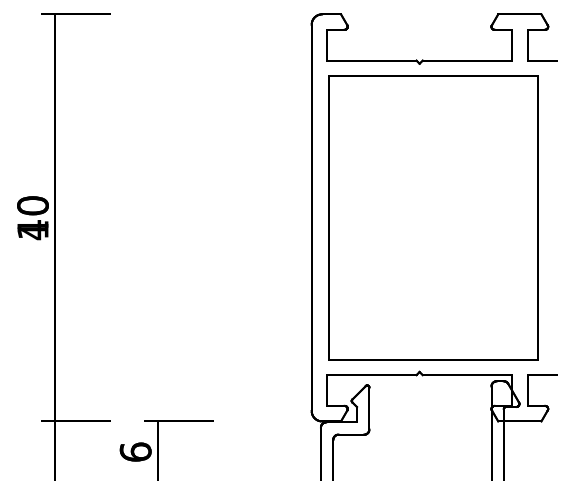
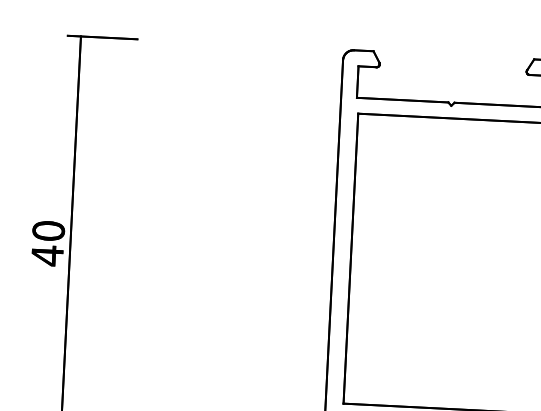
text: (32, 230) -> (46, 256), 10 -> 40

